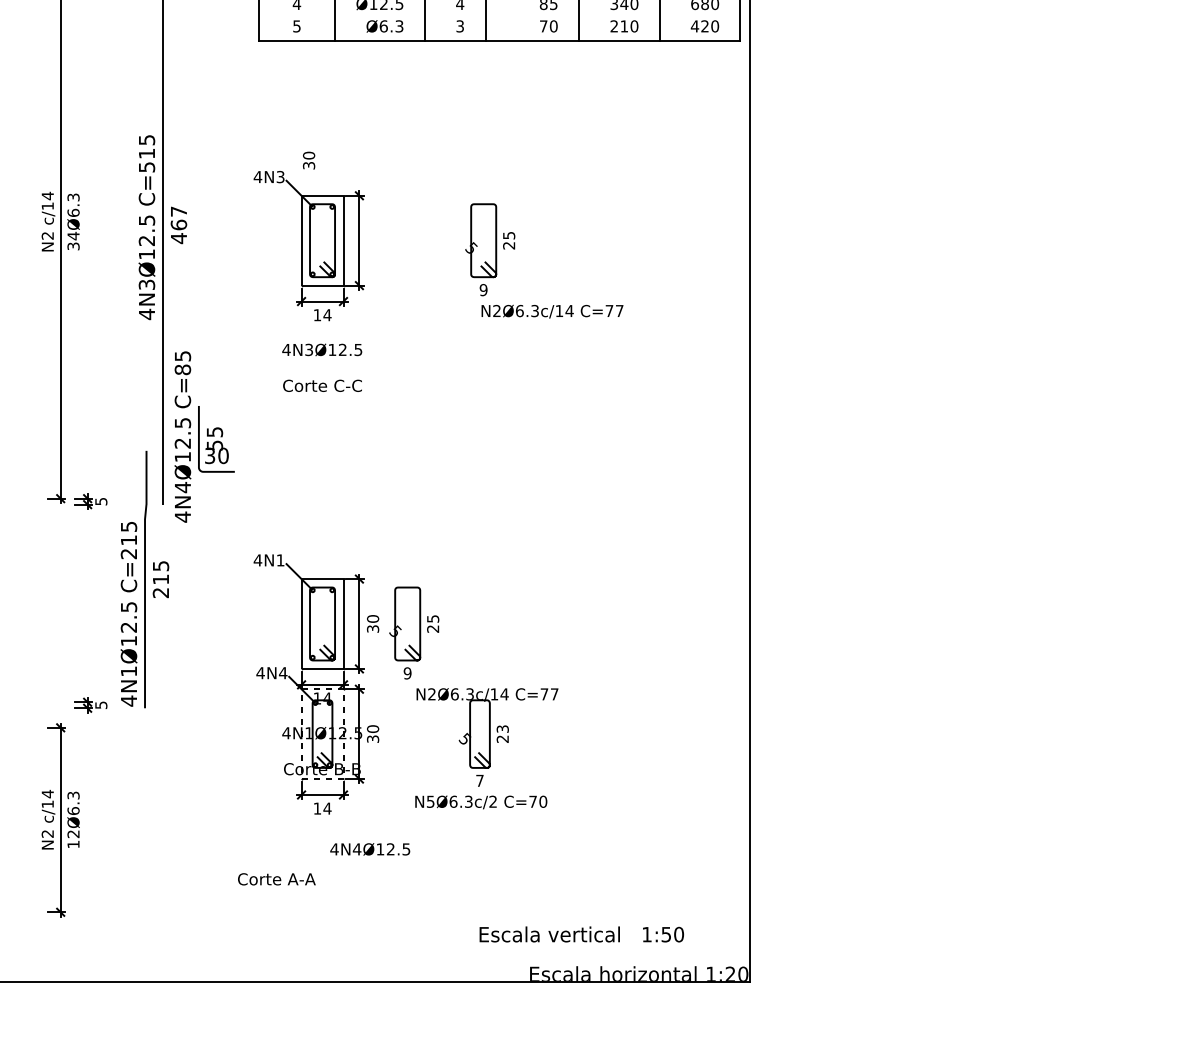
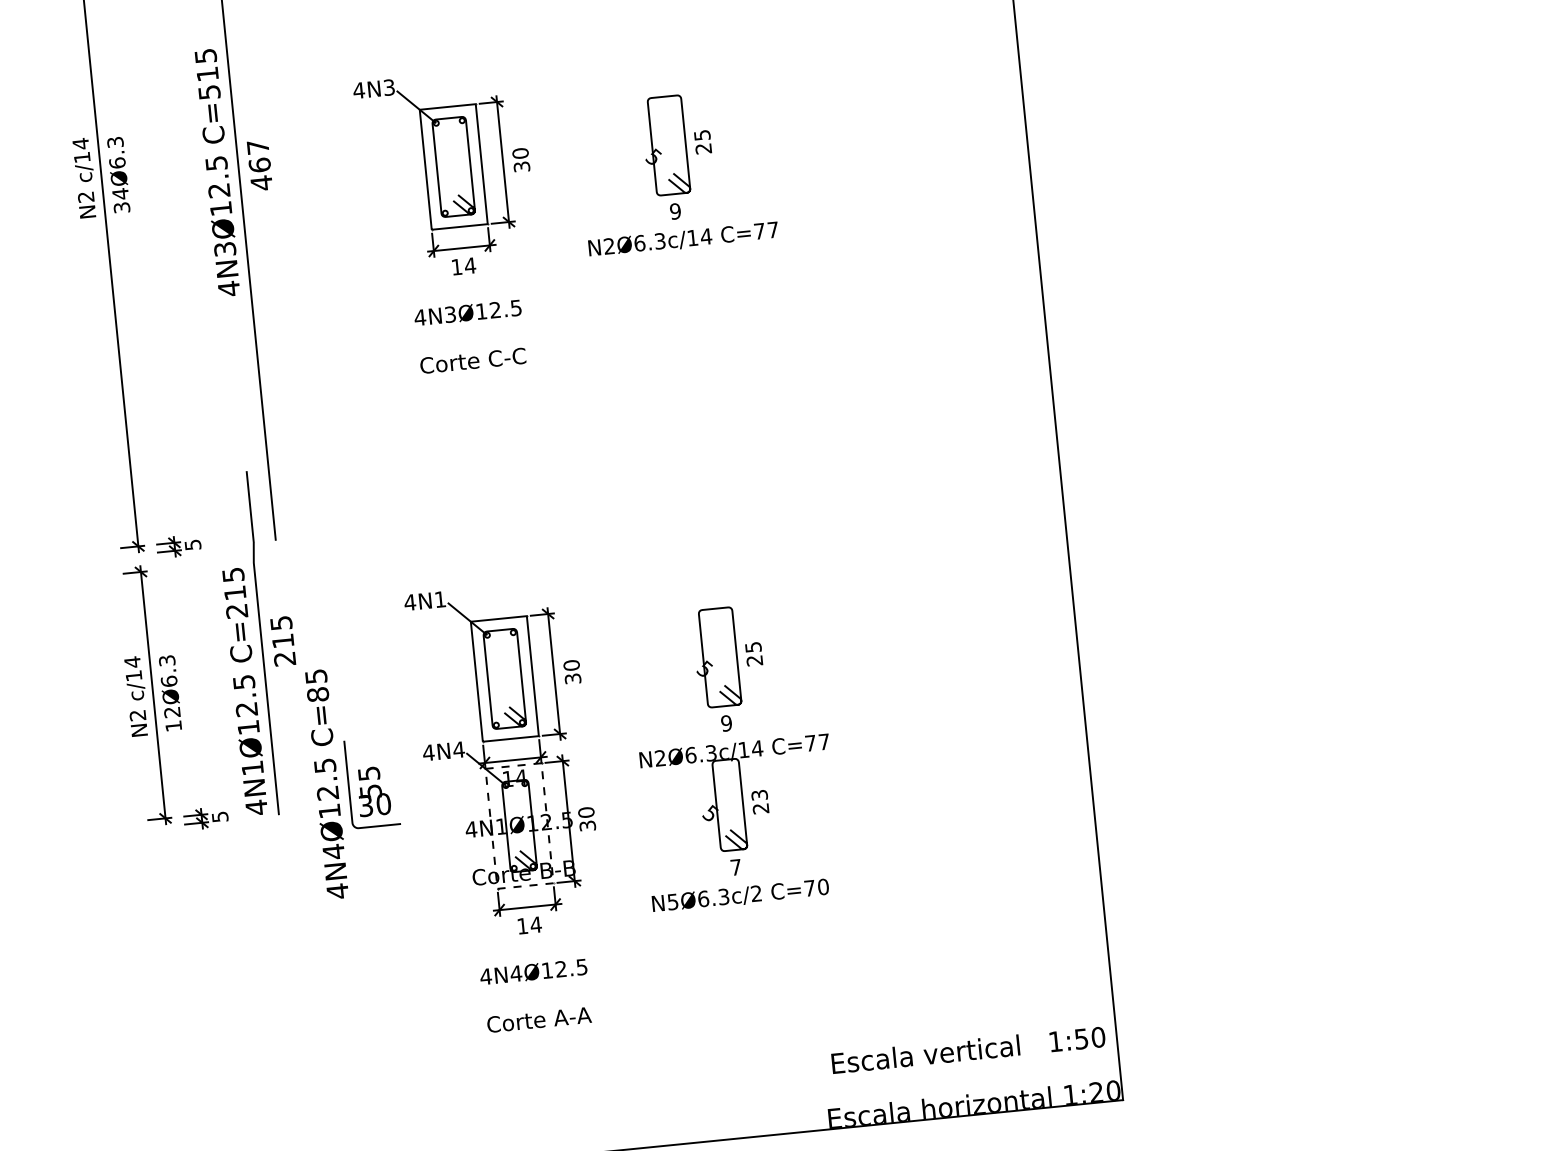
text: (309, 160) -> (521, 159), moved
text: (552, 311) -> (683, 239), moved
part: (204, 436) -> (355, 780), moved
part: (414, 632) -> (730, 667), moved
part: (60, 820) -> (153, 695), moved
text: (370, 849) -> (534, 972), moved
text: (276, 879) -> (538, 1020), moved
text: (581, 934) -> (968, 1050), moved

